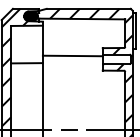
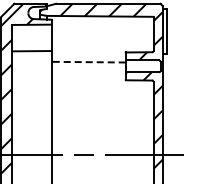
fill: (31, 15) -> (37, 12), removed
line: (72, 56) -> (88, 62), solid -> dashed
line: (26, 63) -> (31, 51), moved

